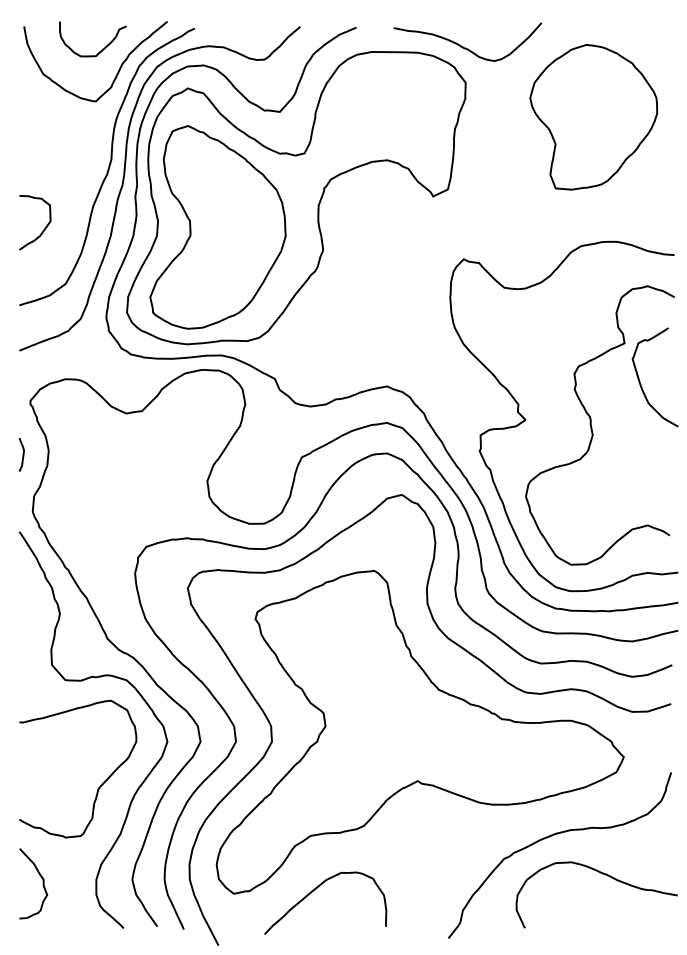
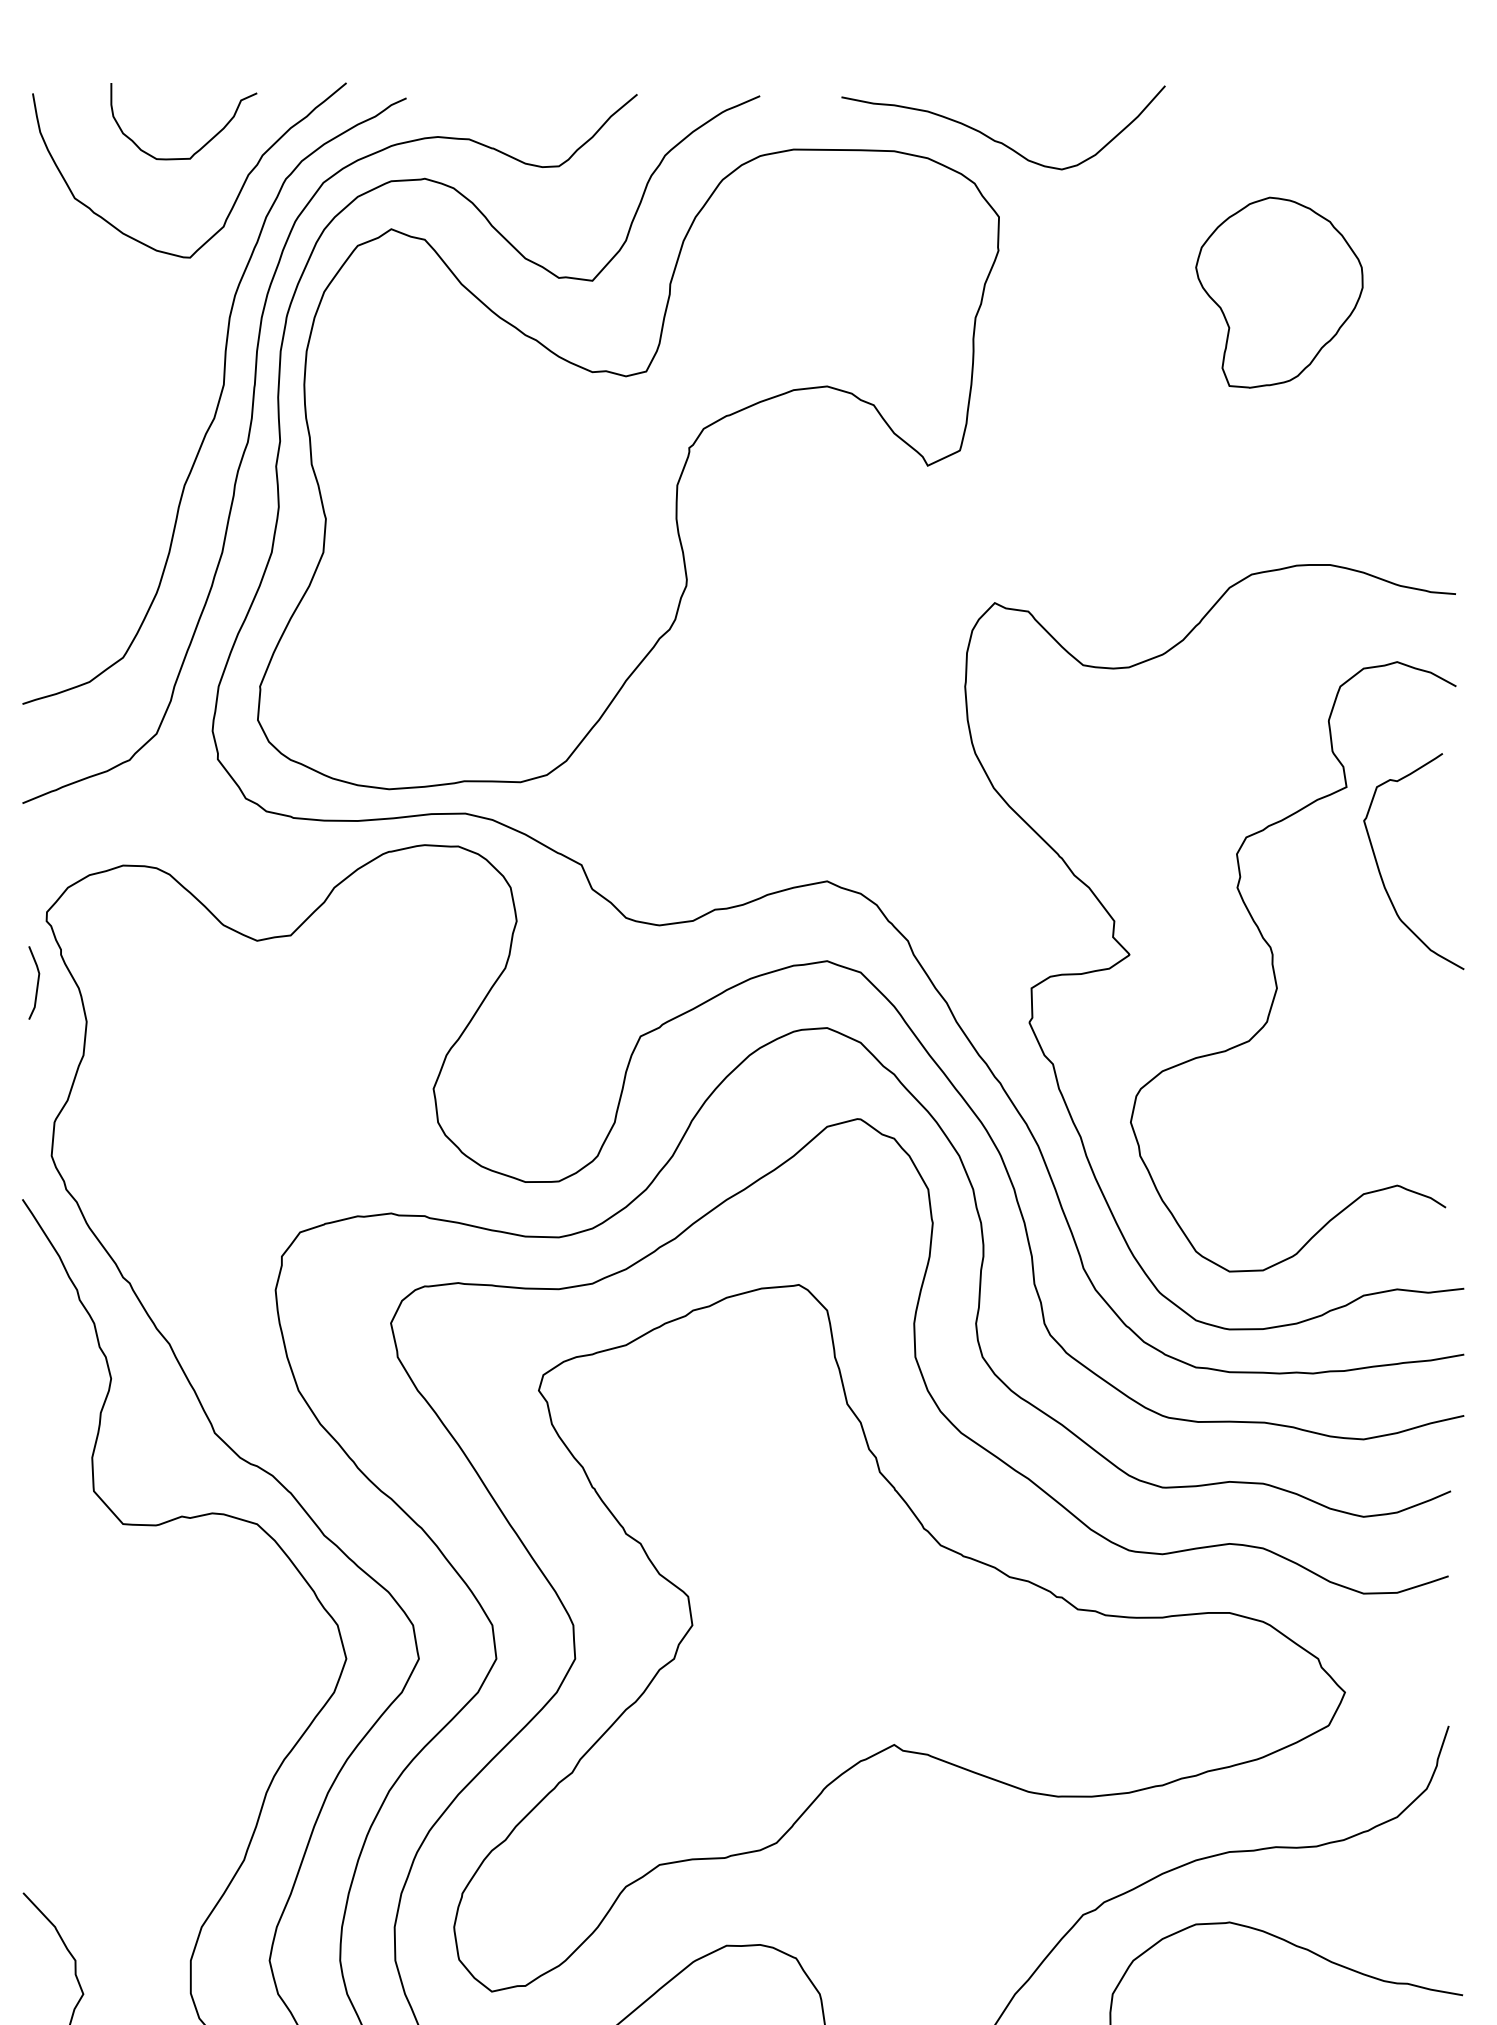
part: (593, 117) -> (1278, 292), size x0.6
part: (217, 227) -> (455, 533), removed
curve: (43, 229) -> (75, 537), removed
line: (22, 454) -> (35, 982), moved
curve: (98, 787) -> (195, 1758), removed

